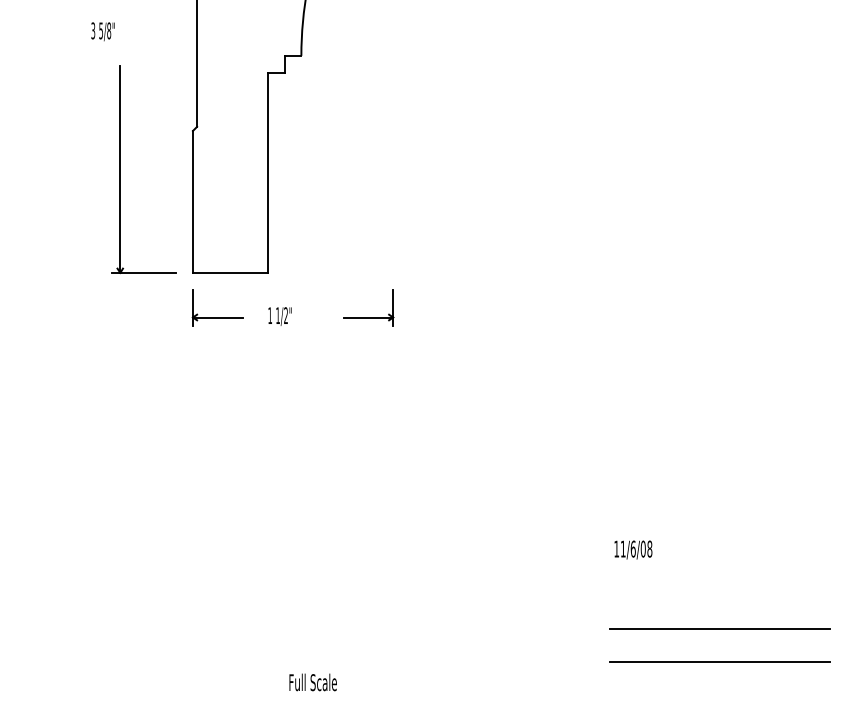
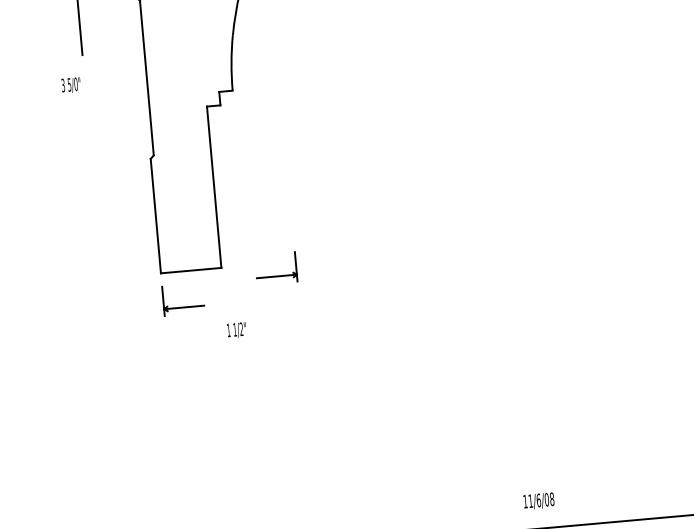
text: (109, 30) -> (76, 84), 5/8" -> 5/0"
part: (120, 169) -> (95, 195), removed
text: (279, 316) -> (236, 330), moved
part: (368, 317) -> (276, 276), moved
text: (633, 549) -> (539, 500), moved

